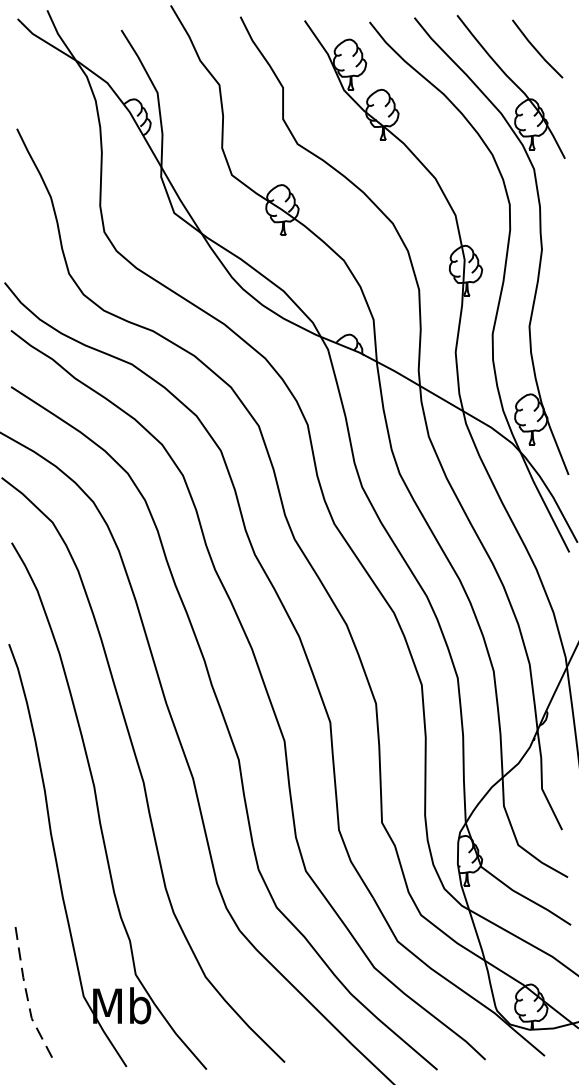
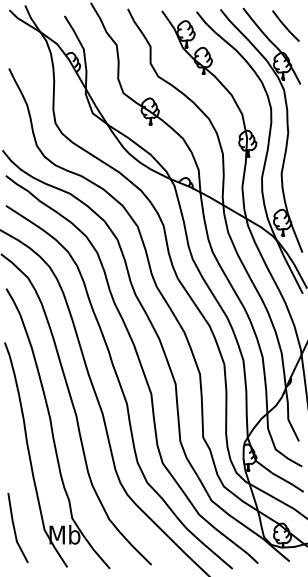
line: (27, 995) -> (14, 529), dashed -> solid

